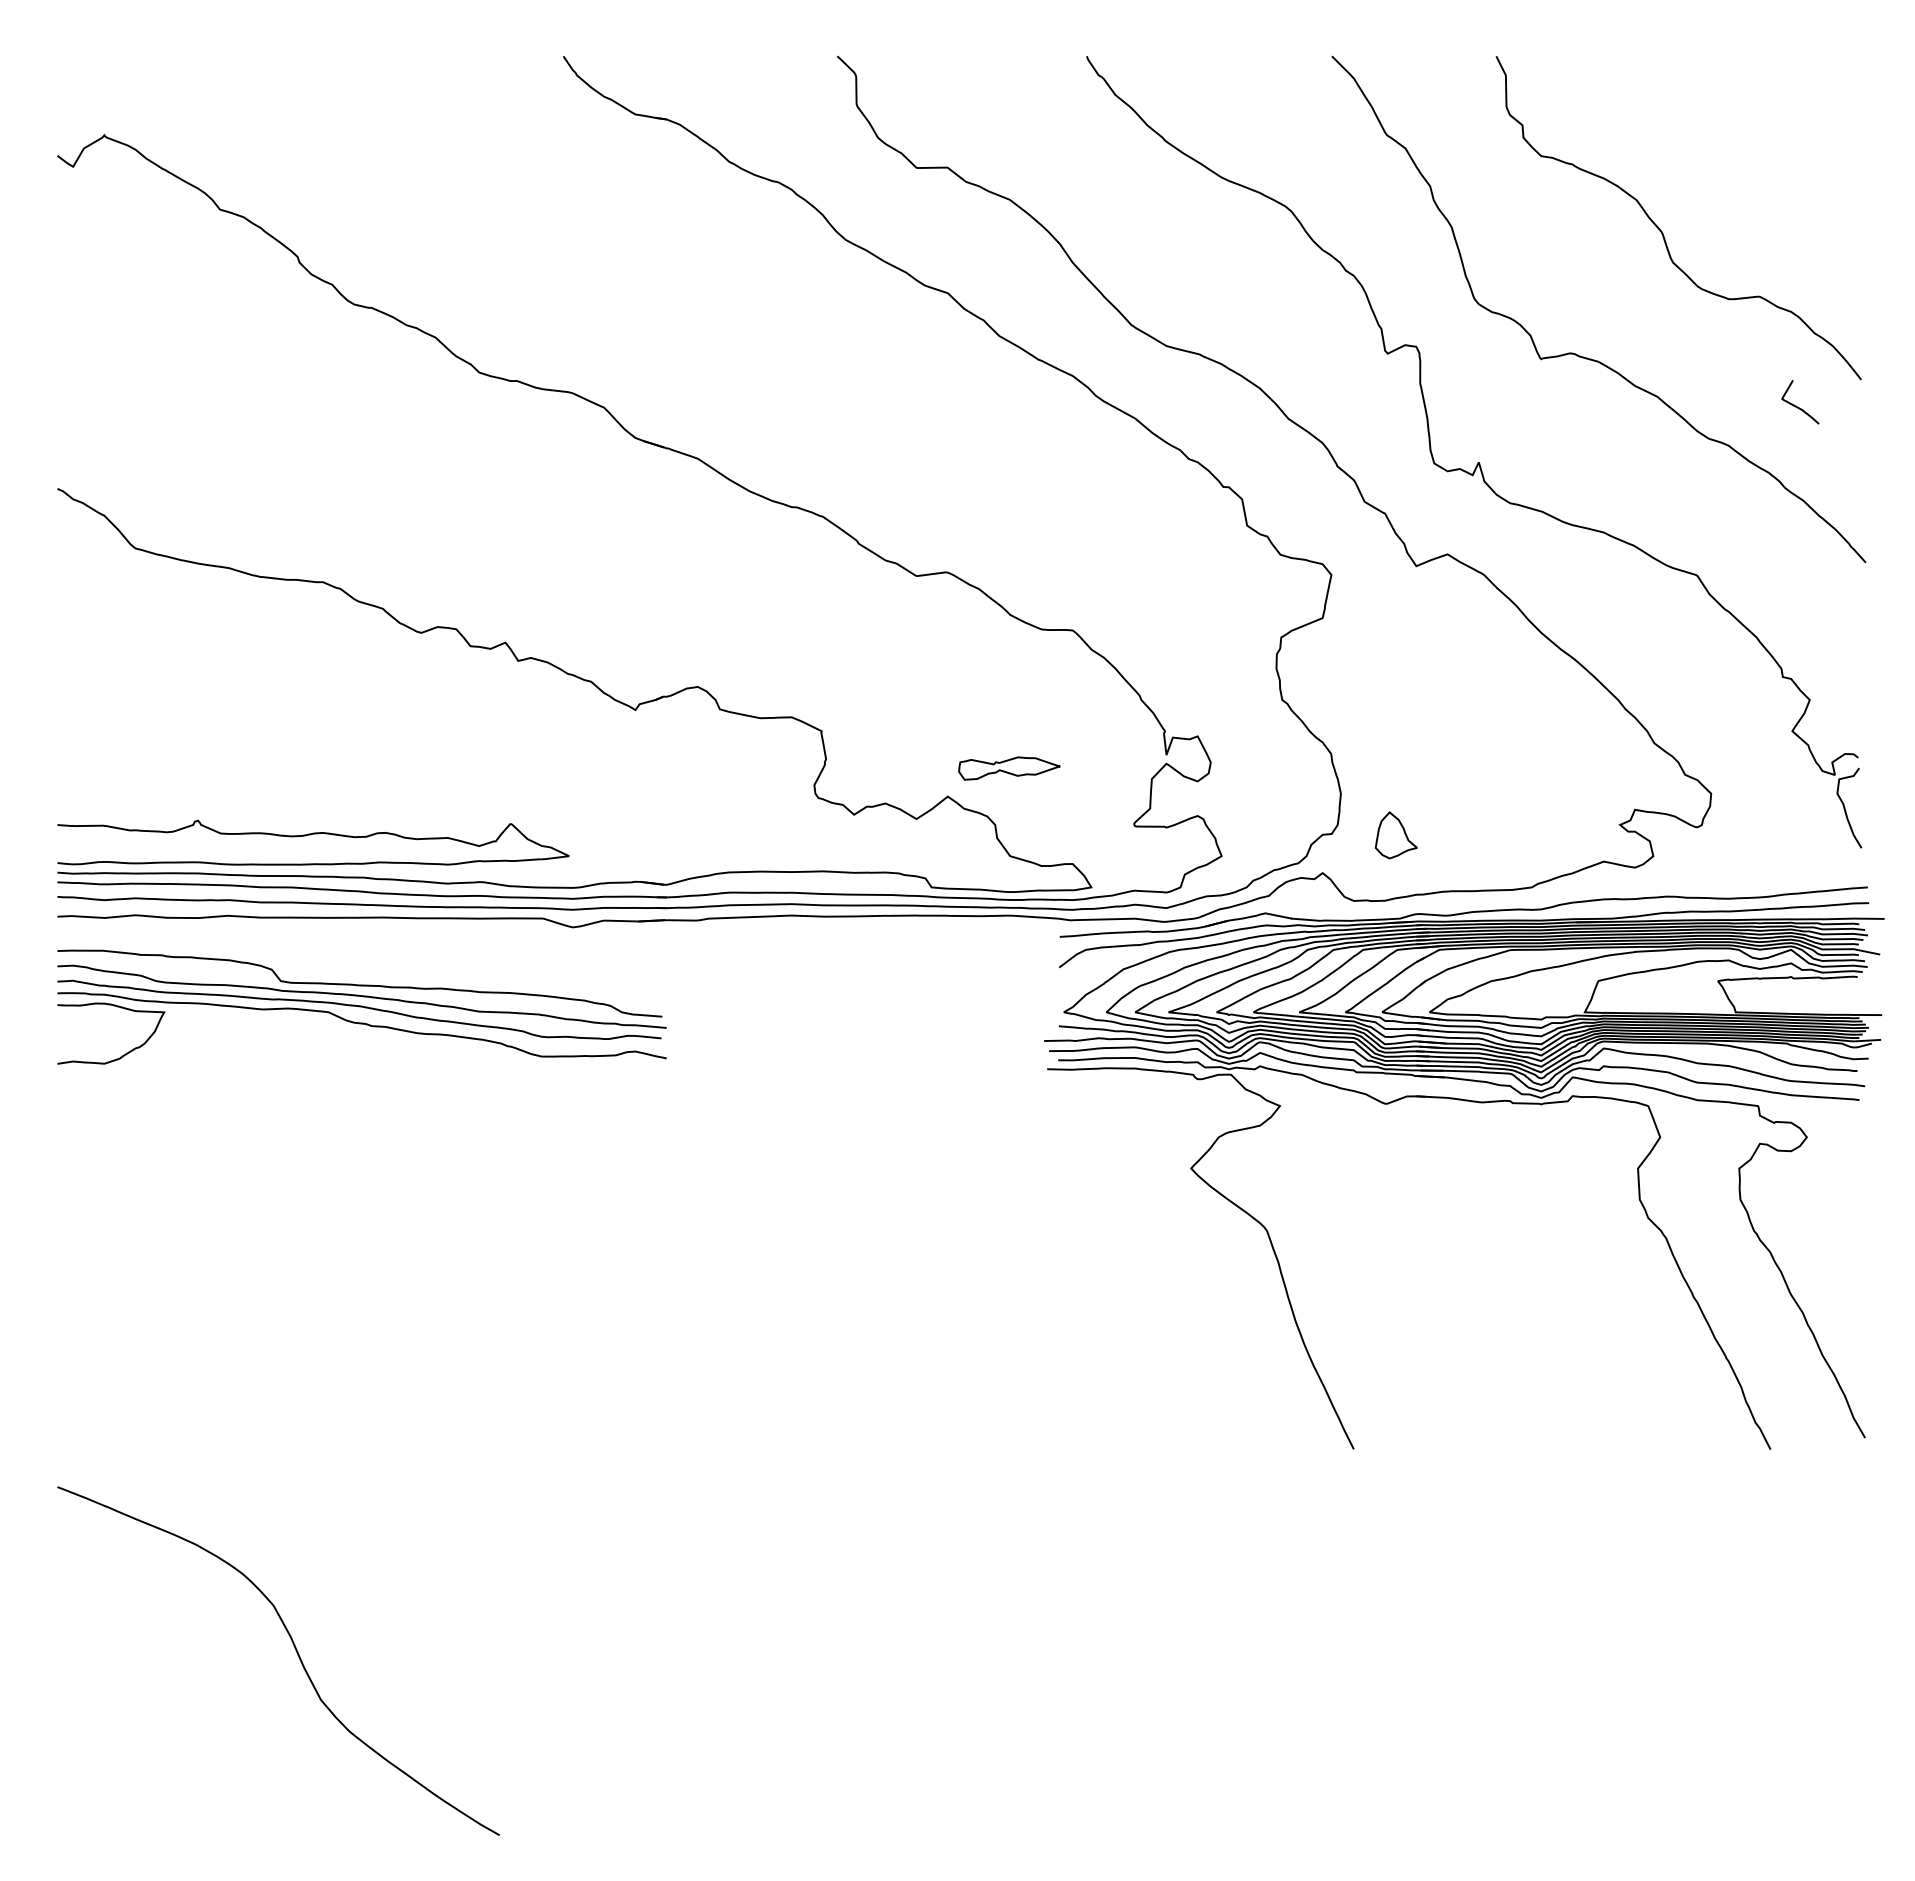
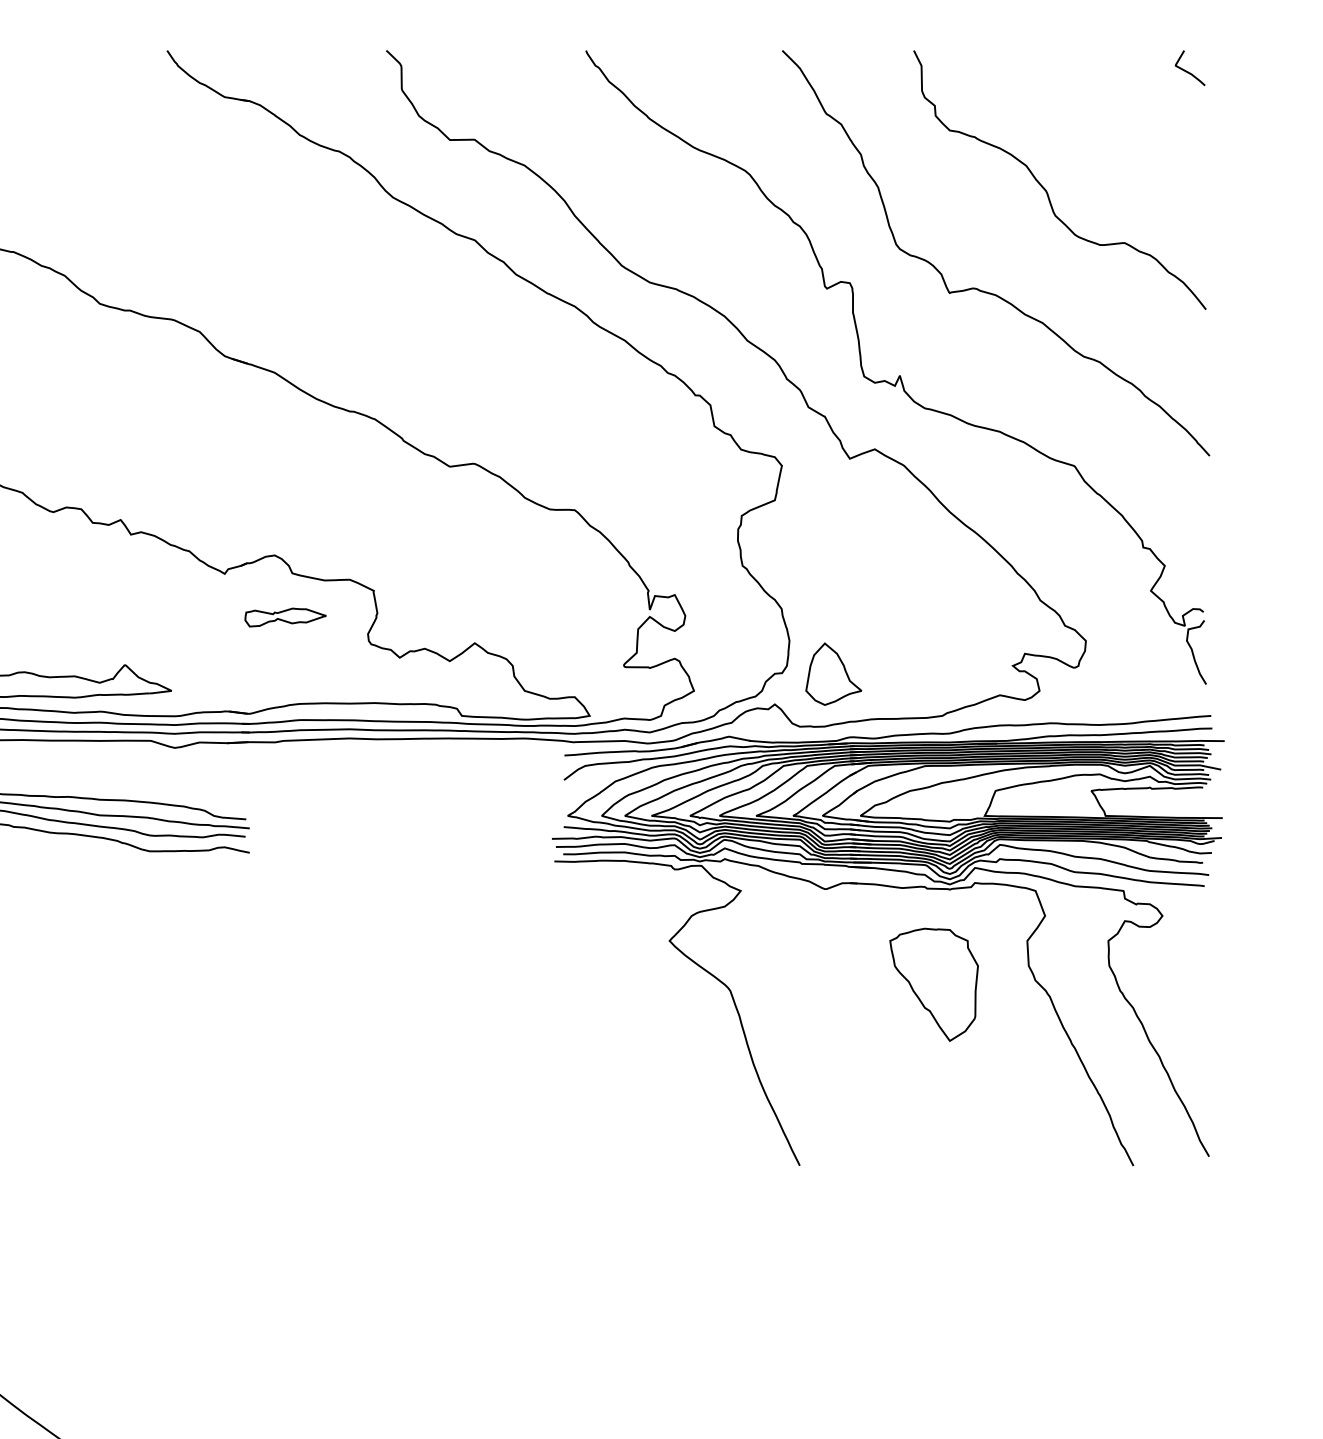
curve: (1796, 405) -> (1187, 70), moved
part: (1009, 768) -> (285, 617), moved
part: (1396, 835) -> (834, 674), size x1.67
part: (1521, 1223) -> (934, 984), added

